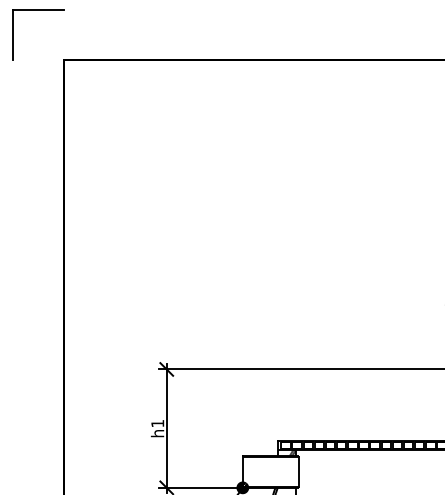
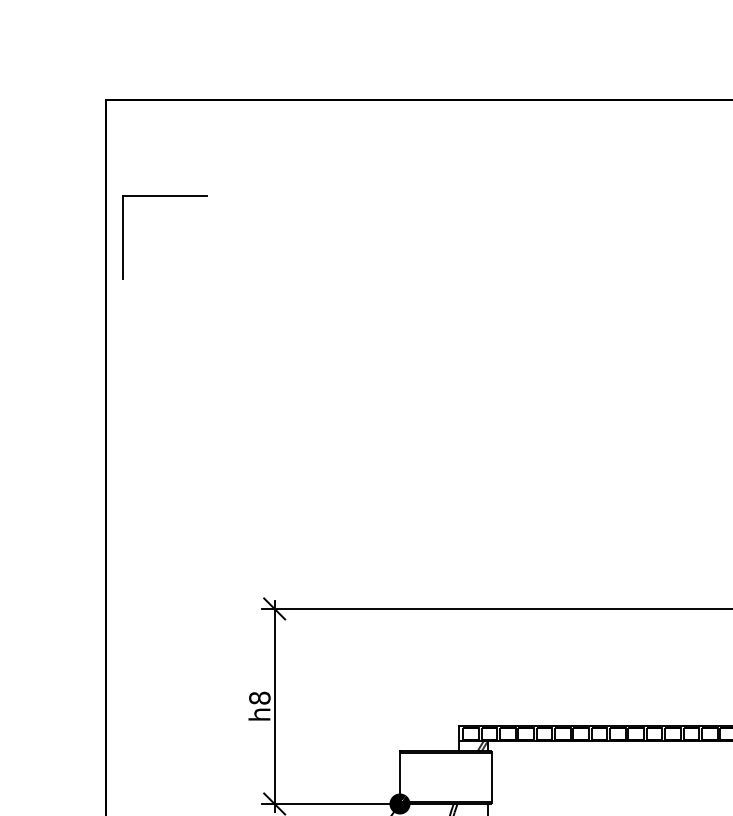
part: (38, 10) -> (163, 197), moved
text: (157, 423) -> (259, 697), h1 -> h8

